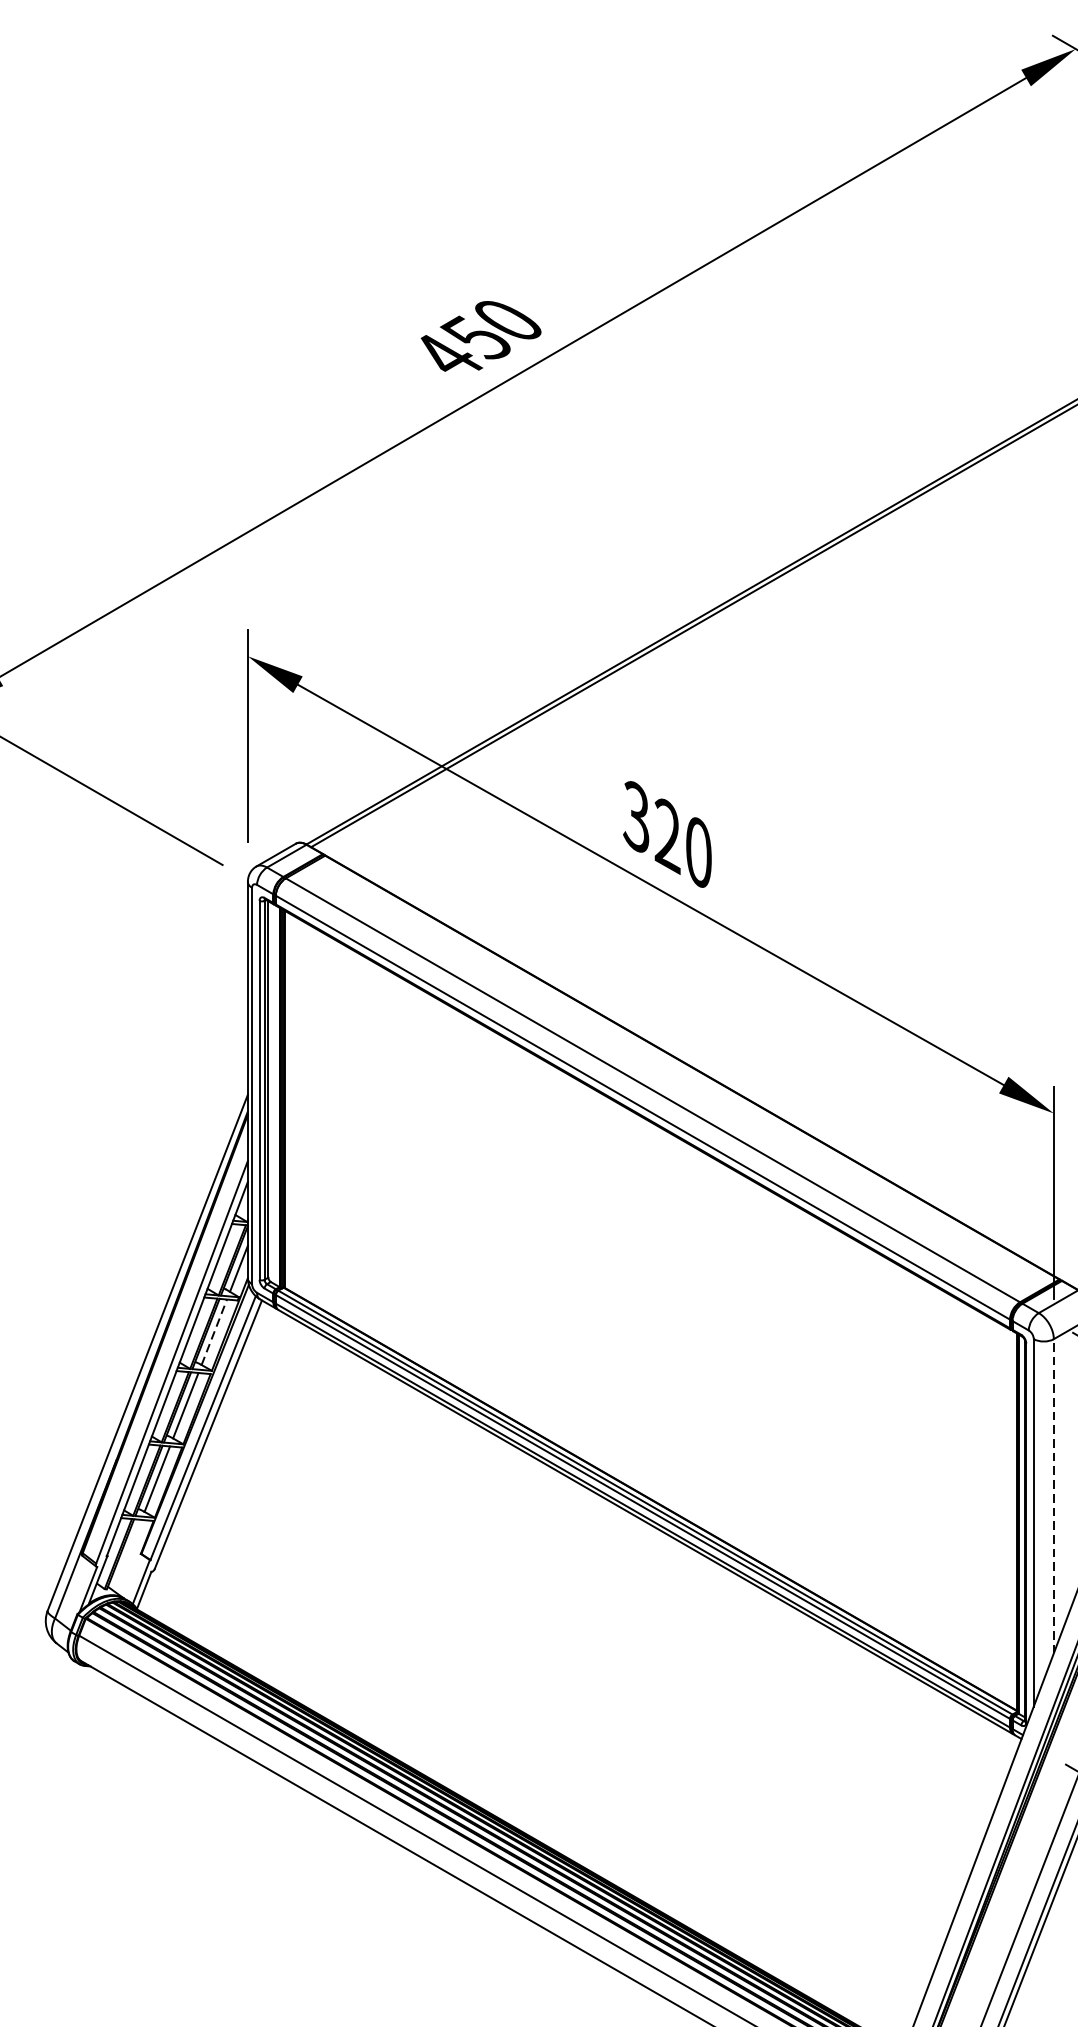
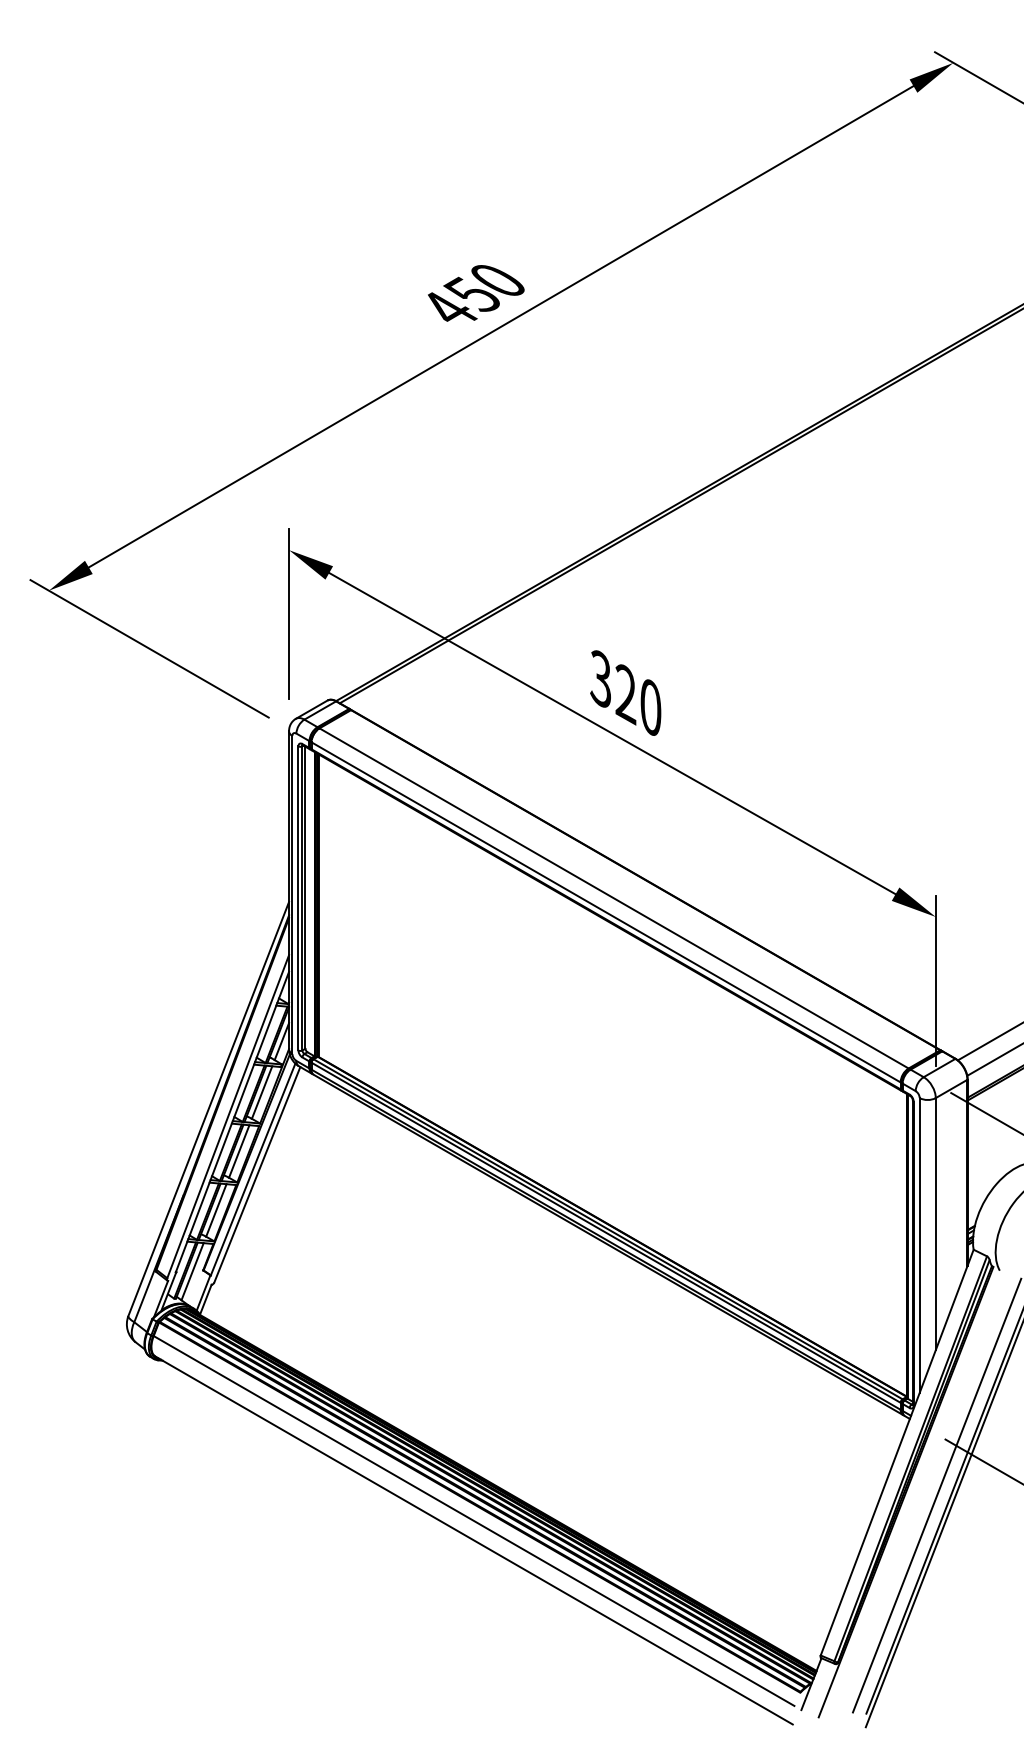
line: (214, 1332) -> (262, 1092), dashed -> solid
line: (1053, 1495) -> (935, 1223), dashed -> solid
line: (127, 1555) -> (192, 1271), added

